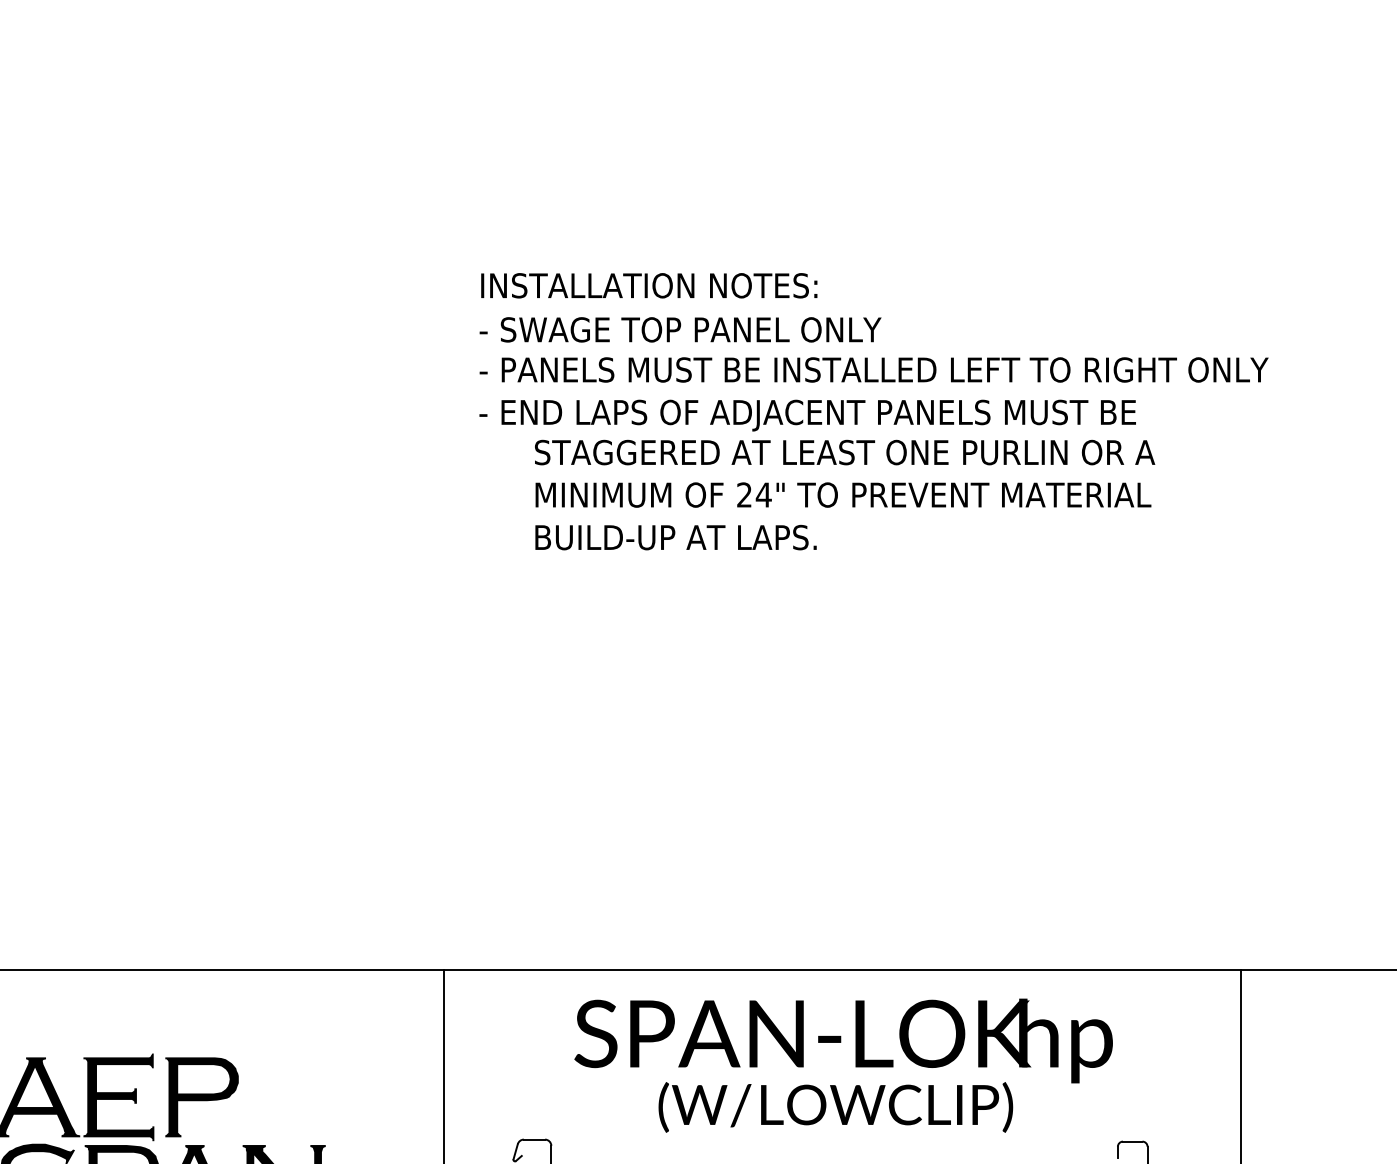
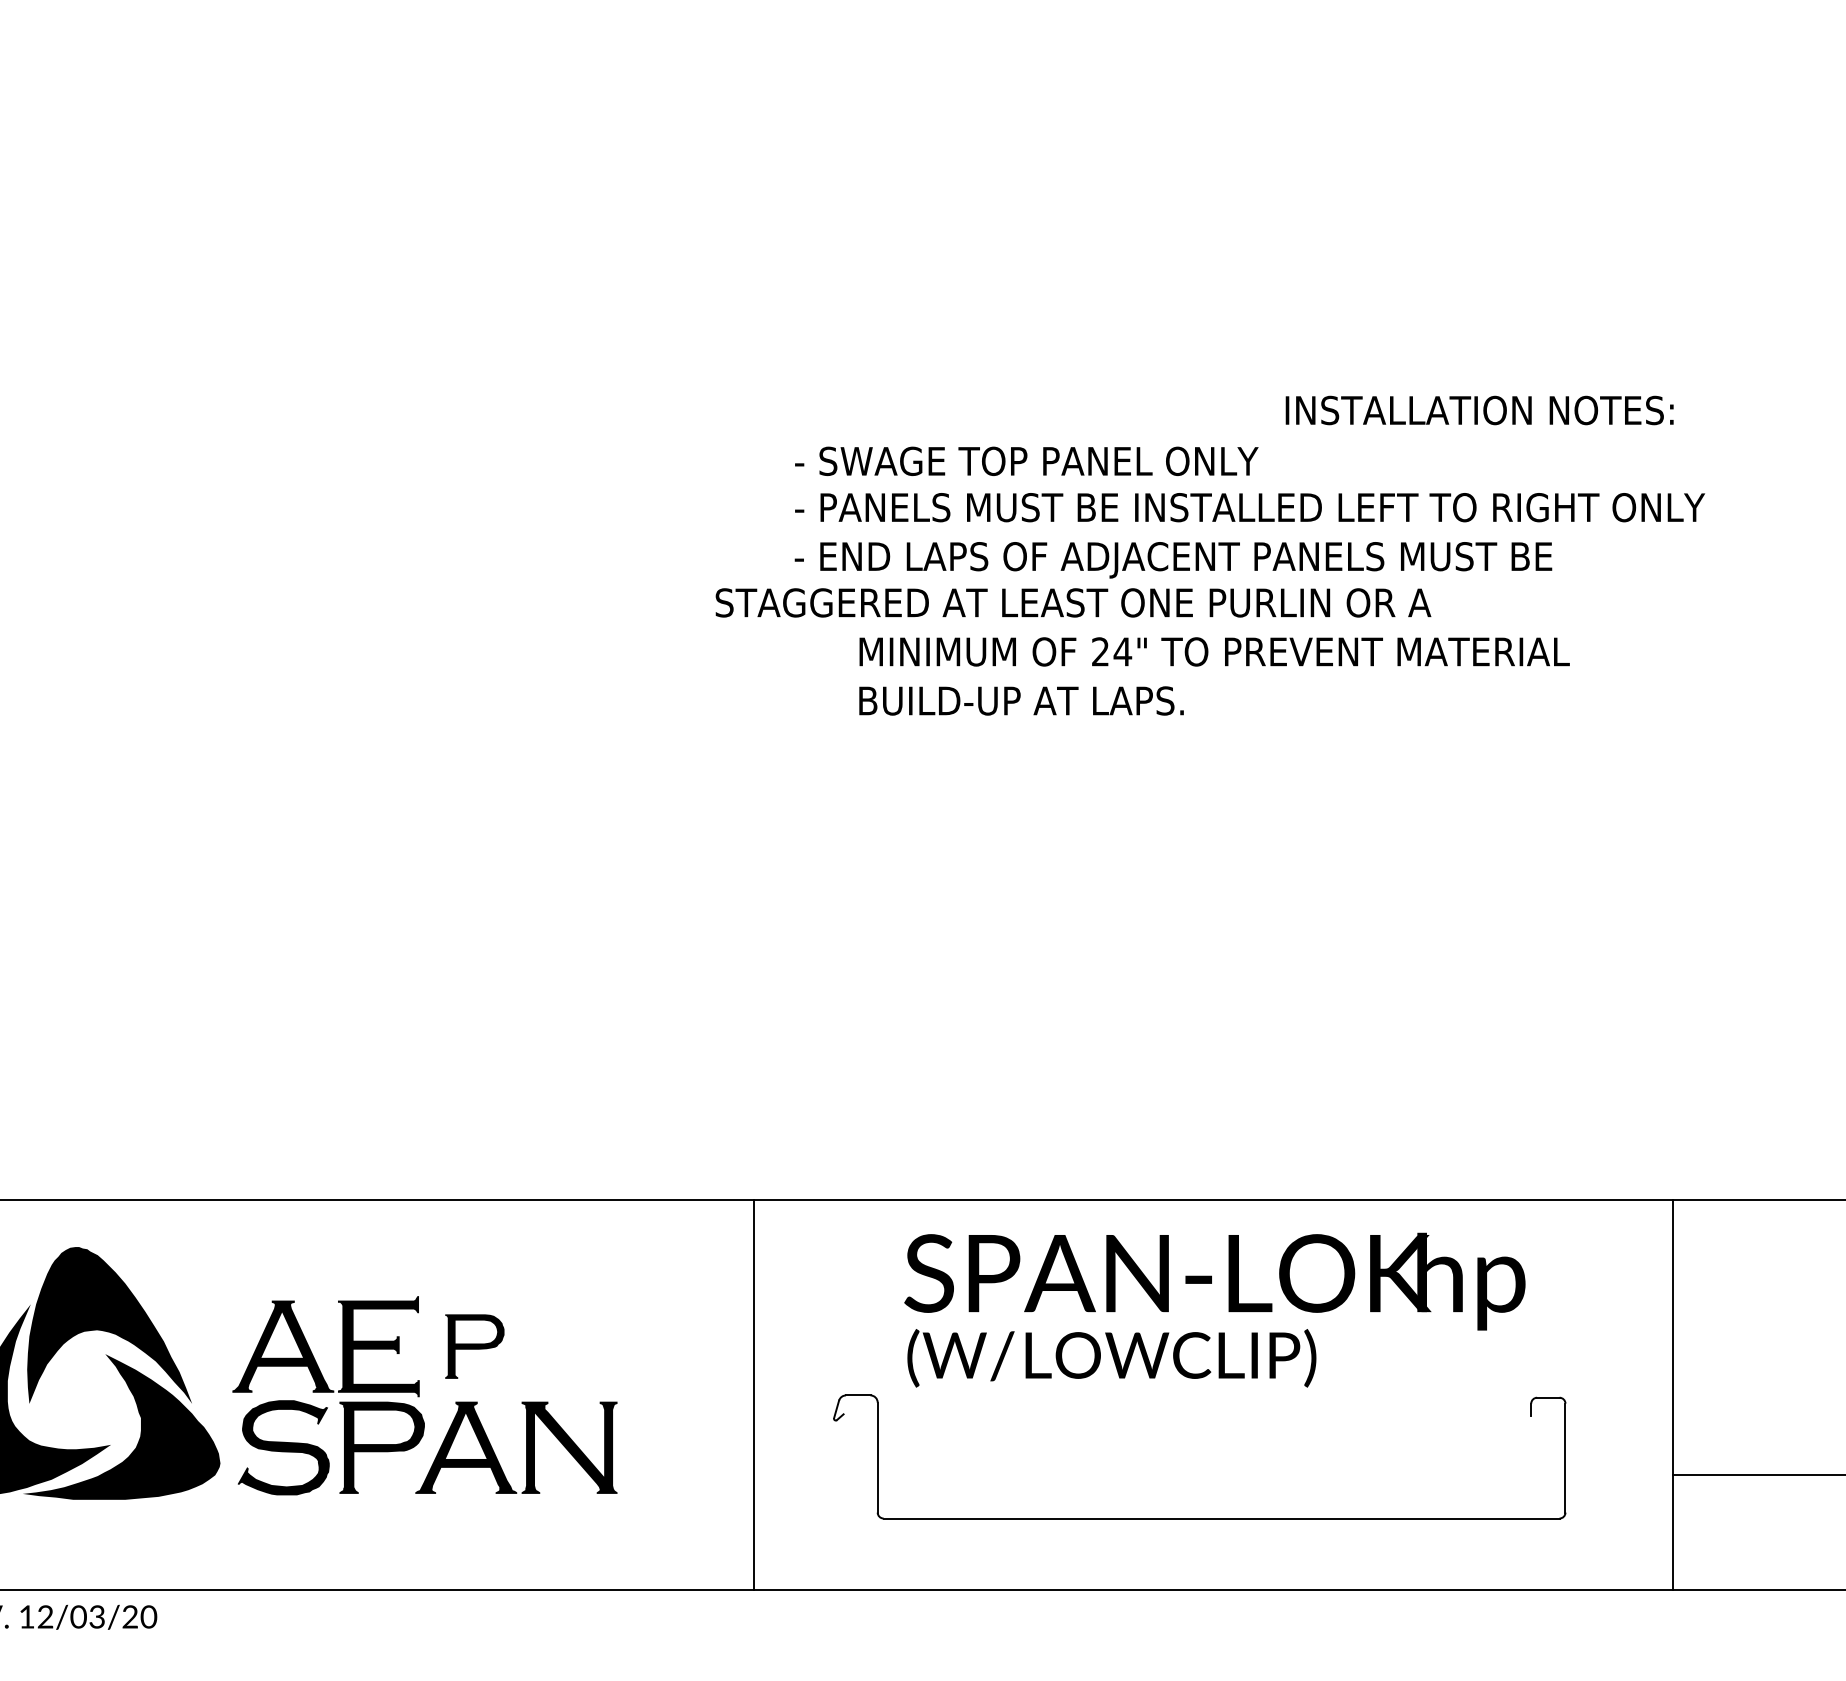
text: (649, 285) -> (1479, 410), moved
text: (845, 452) -> (1073, 602), moved
part: (201, 1097) -> (474, 1346), size x0.7
text: (835, 1107) -> (1111, 1358), moved

